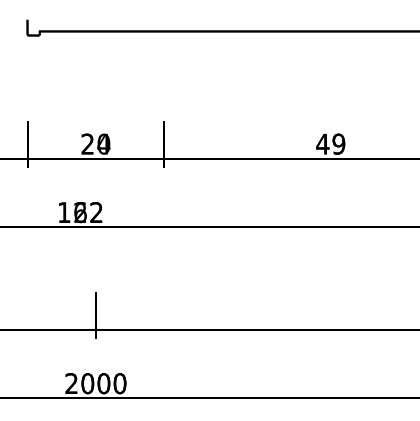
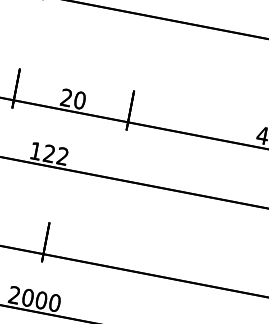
text: (103, 143) -> (79, 99), 24 -> 20
text: (80, 212) -> (49, 153), 162 -> 122

